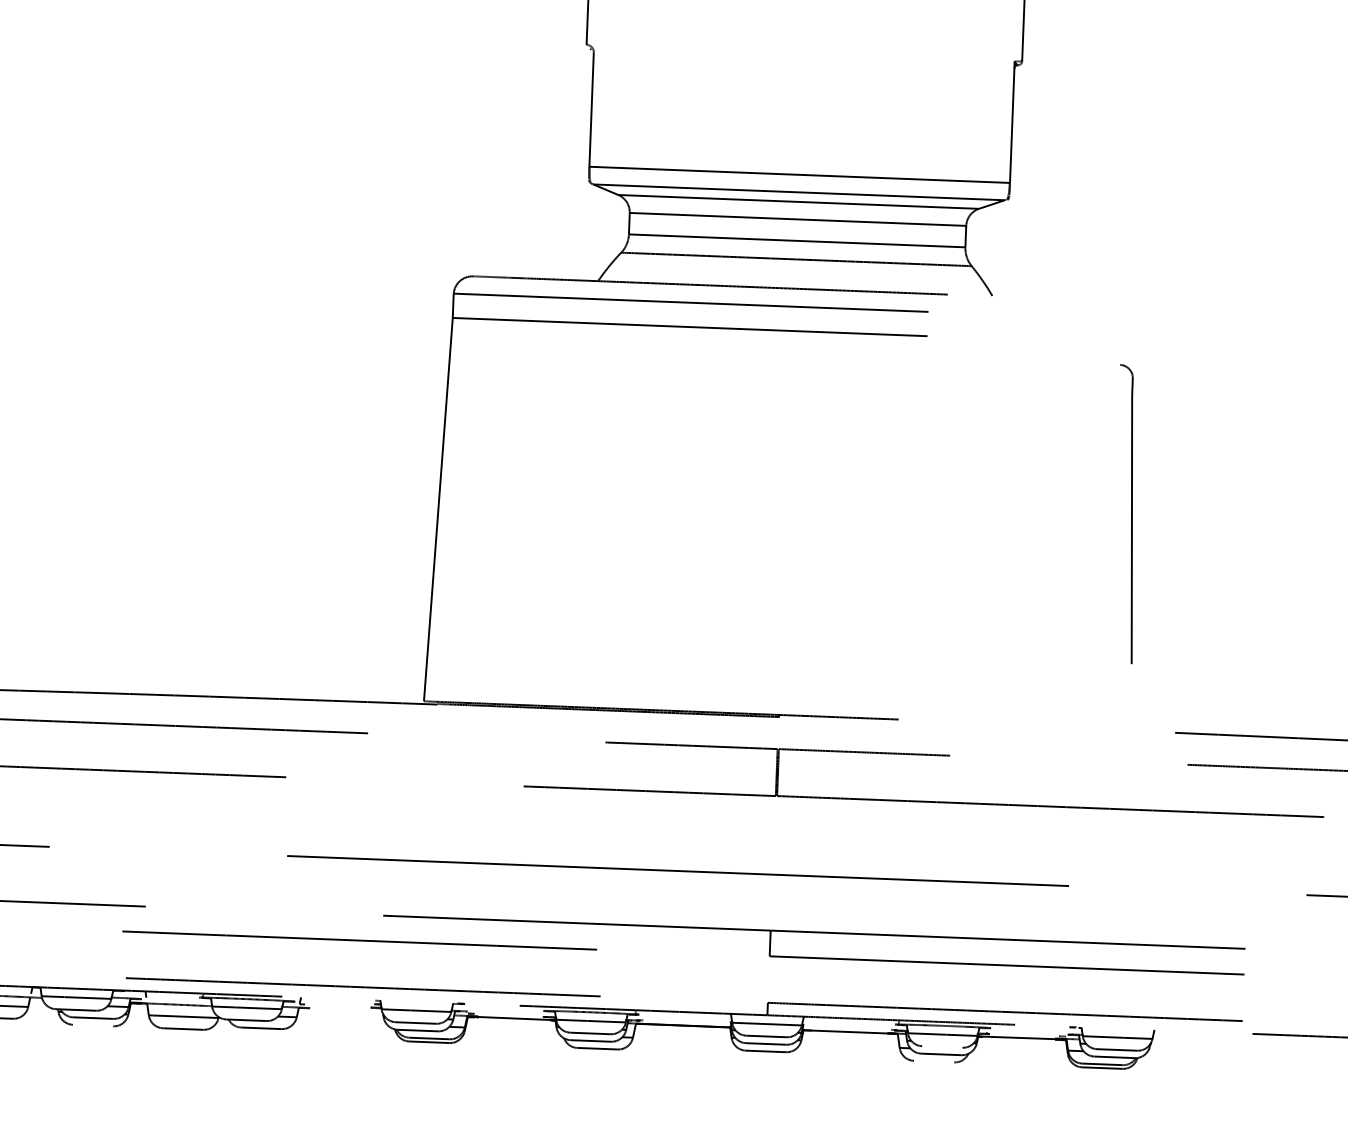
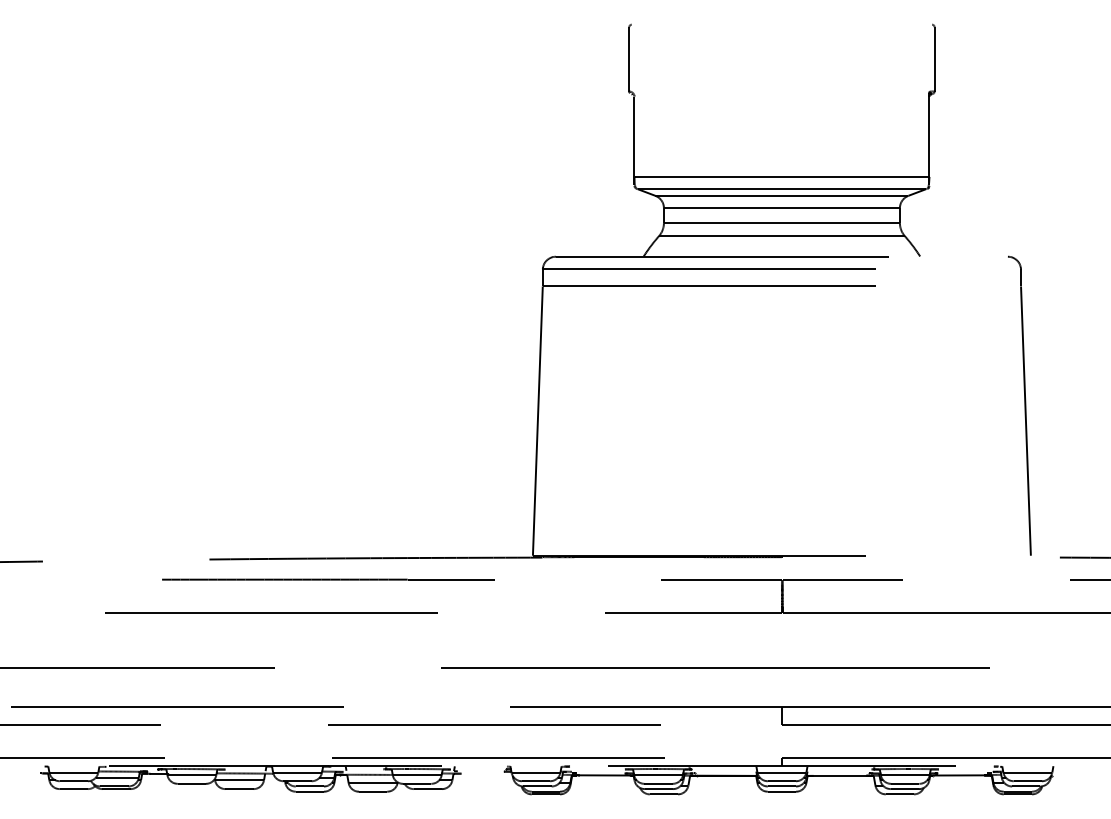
part: (1125, 513) -> (1019, 405), size x1.43
line: (92, 1025) -> (309, 791), added
line: (942, 1046) -> (905, 783), added
line: (933, 1061) -> (899, 794), added

